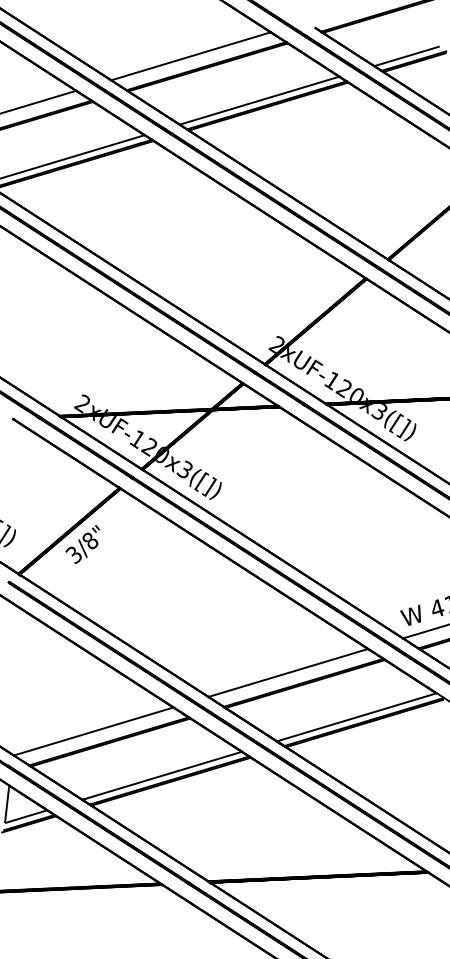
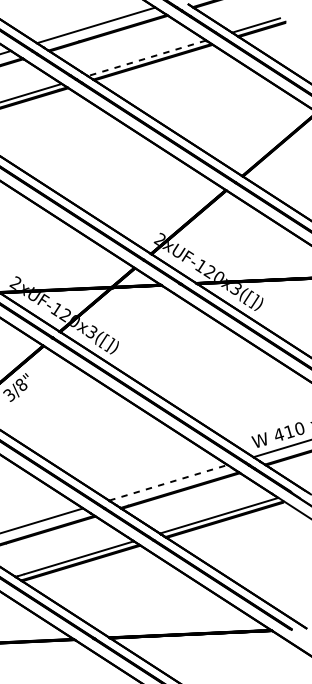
line: (258, 100) -> (146, 58), solid -> dashed
line: (294, 671) -> (172, 481), solid -> dashed

